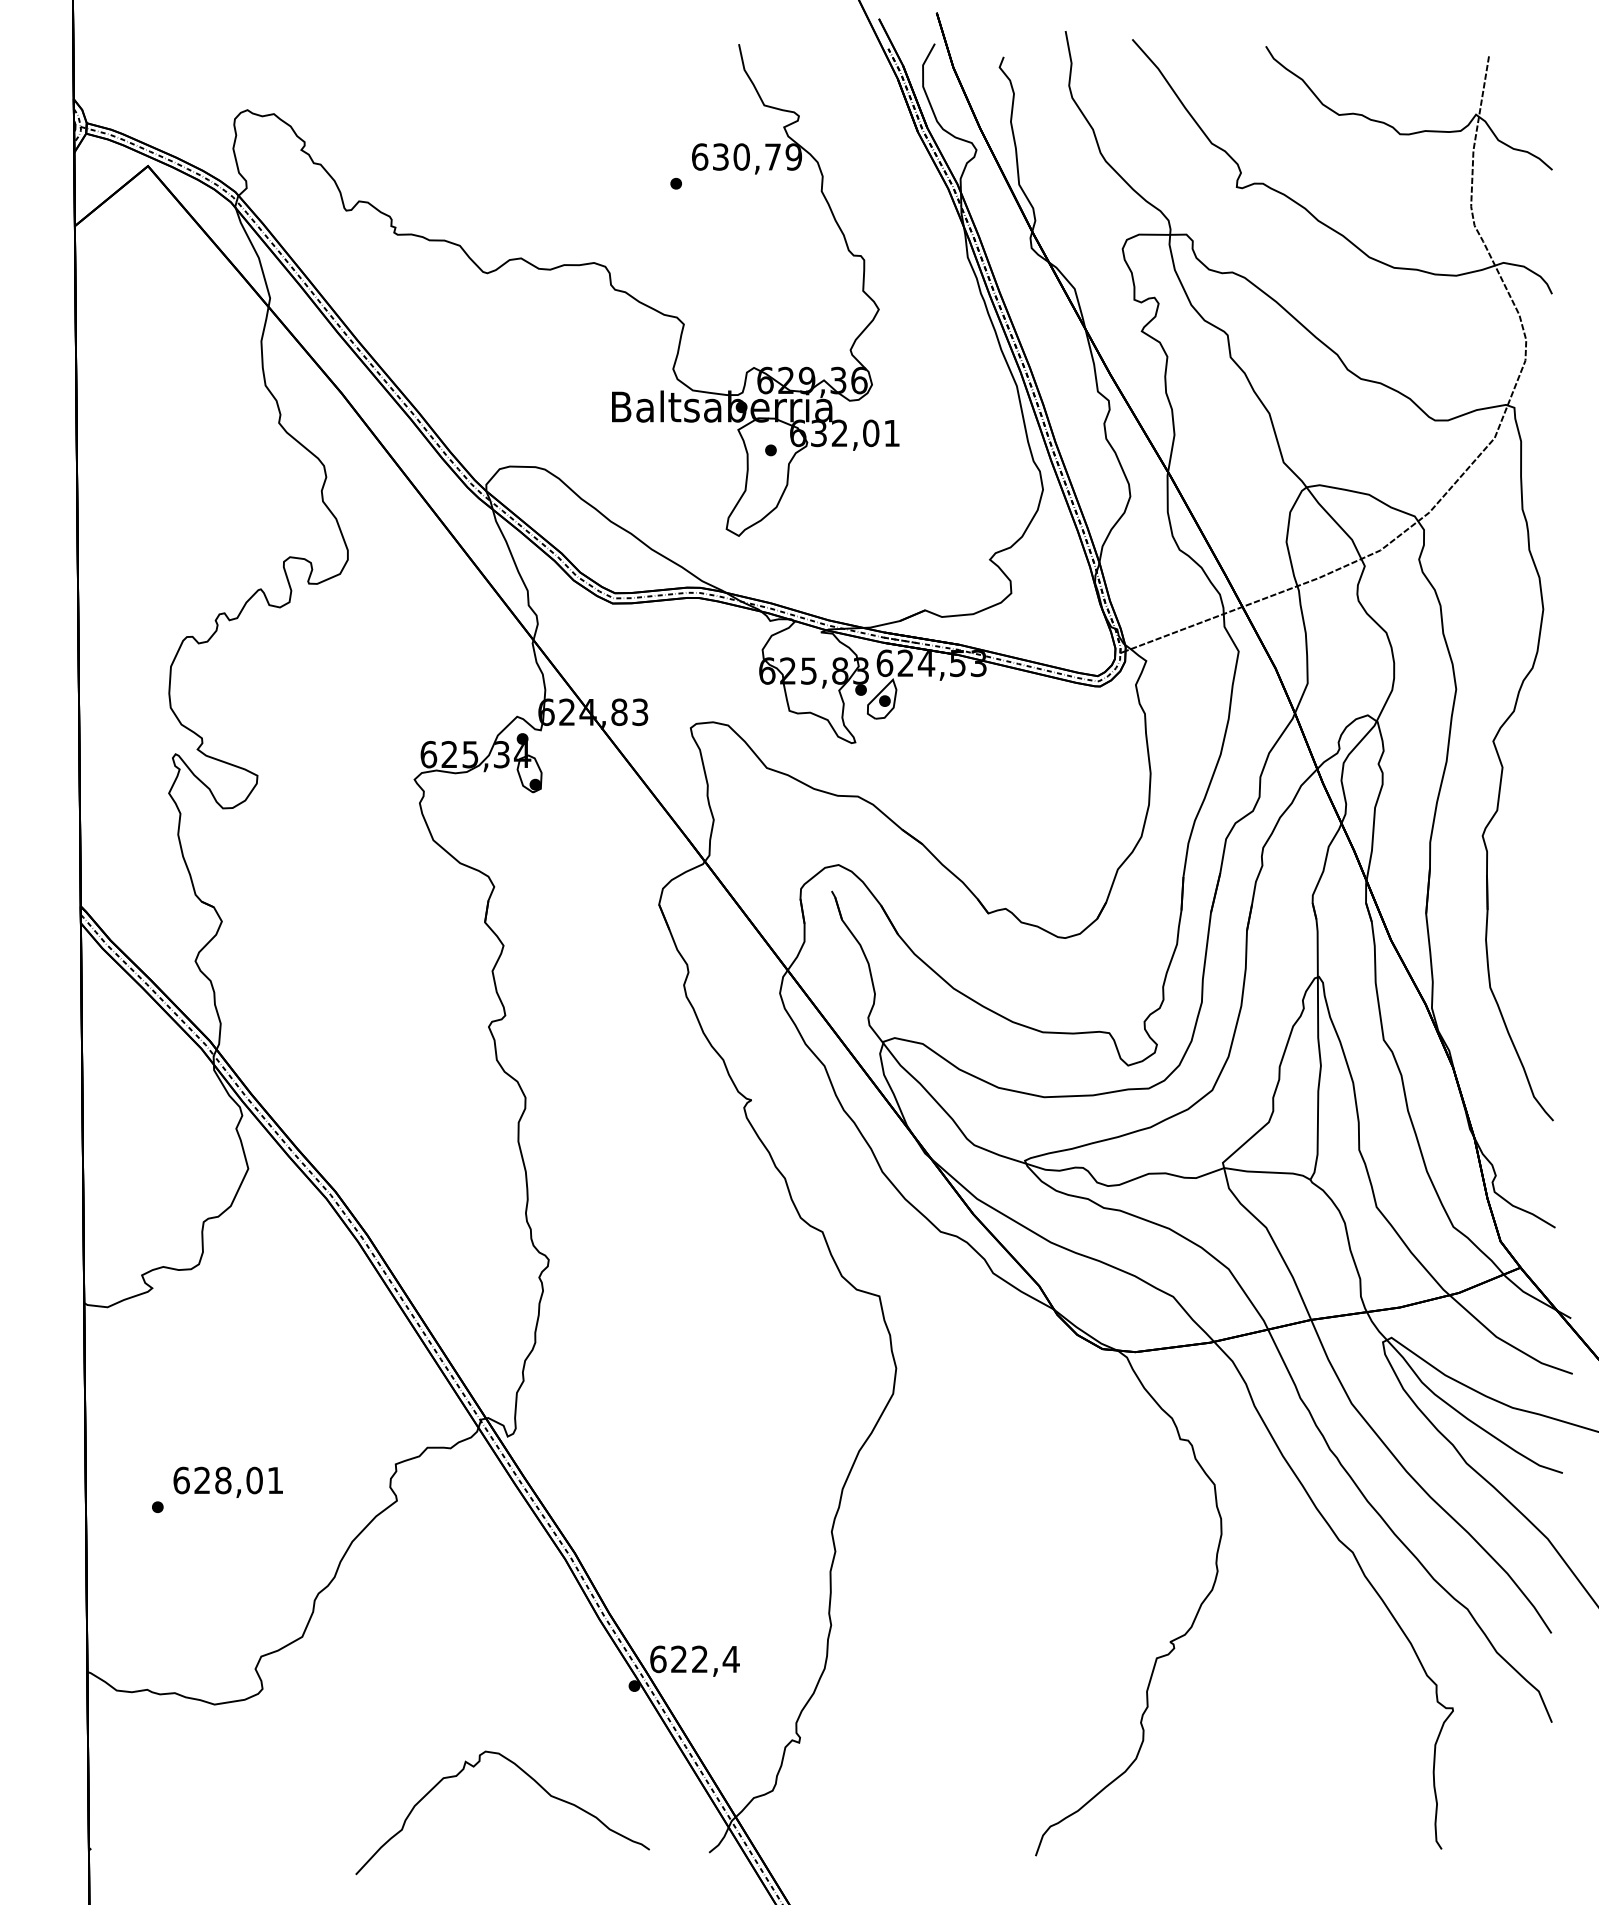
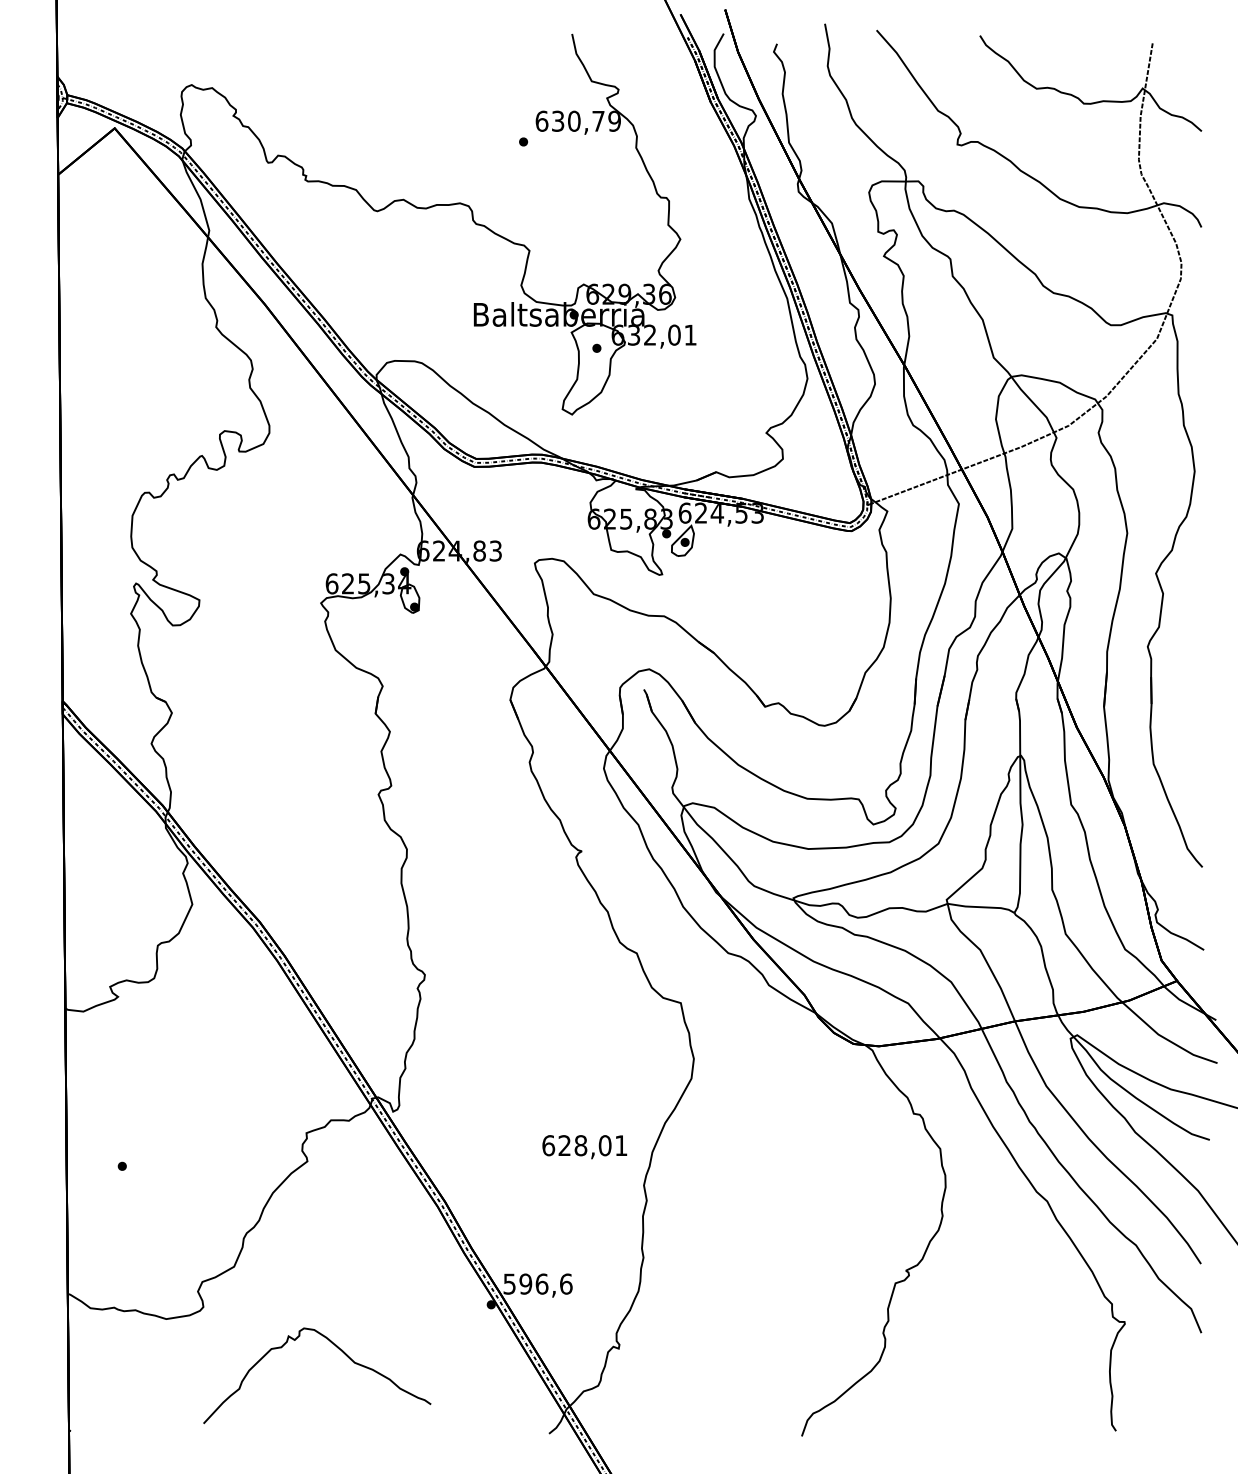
text: (227, 1481) -> (584, 1146), moved
text: (694, 1659) -> (537, 1284), 622,4 -> 596,6
curve: (531, 1779) -> (339, 1350), moved

